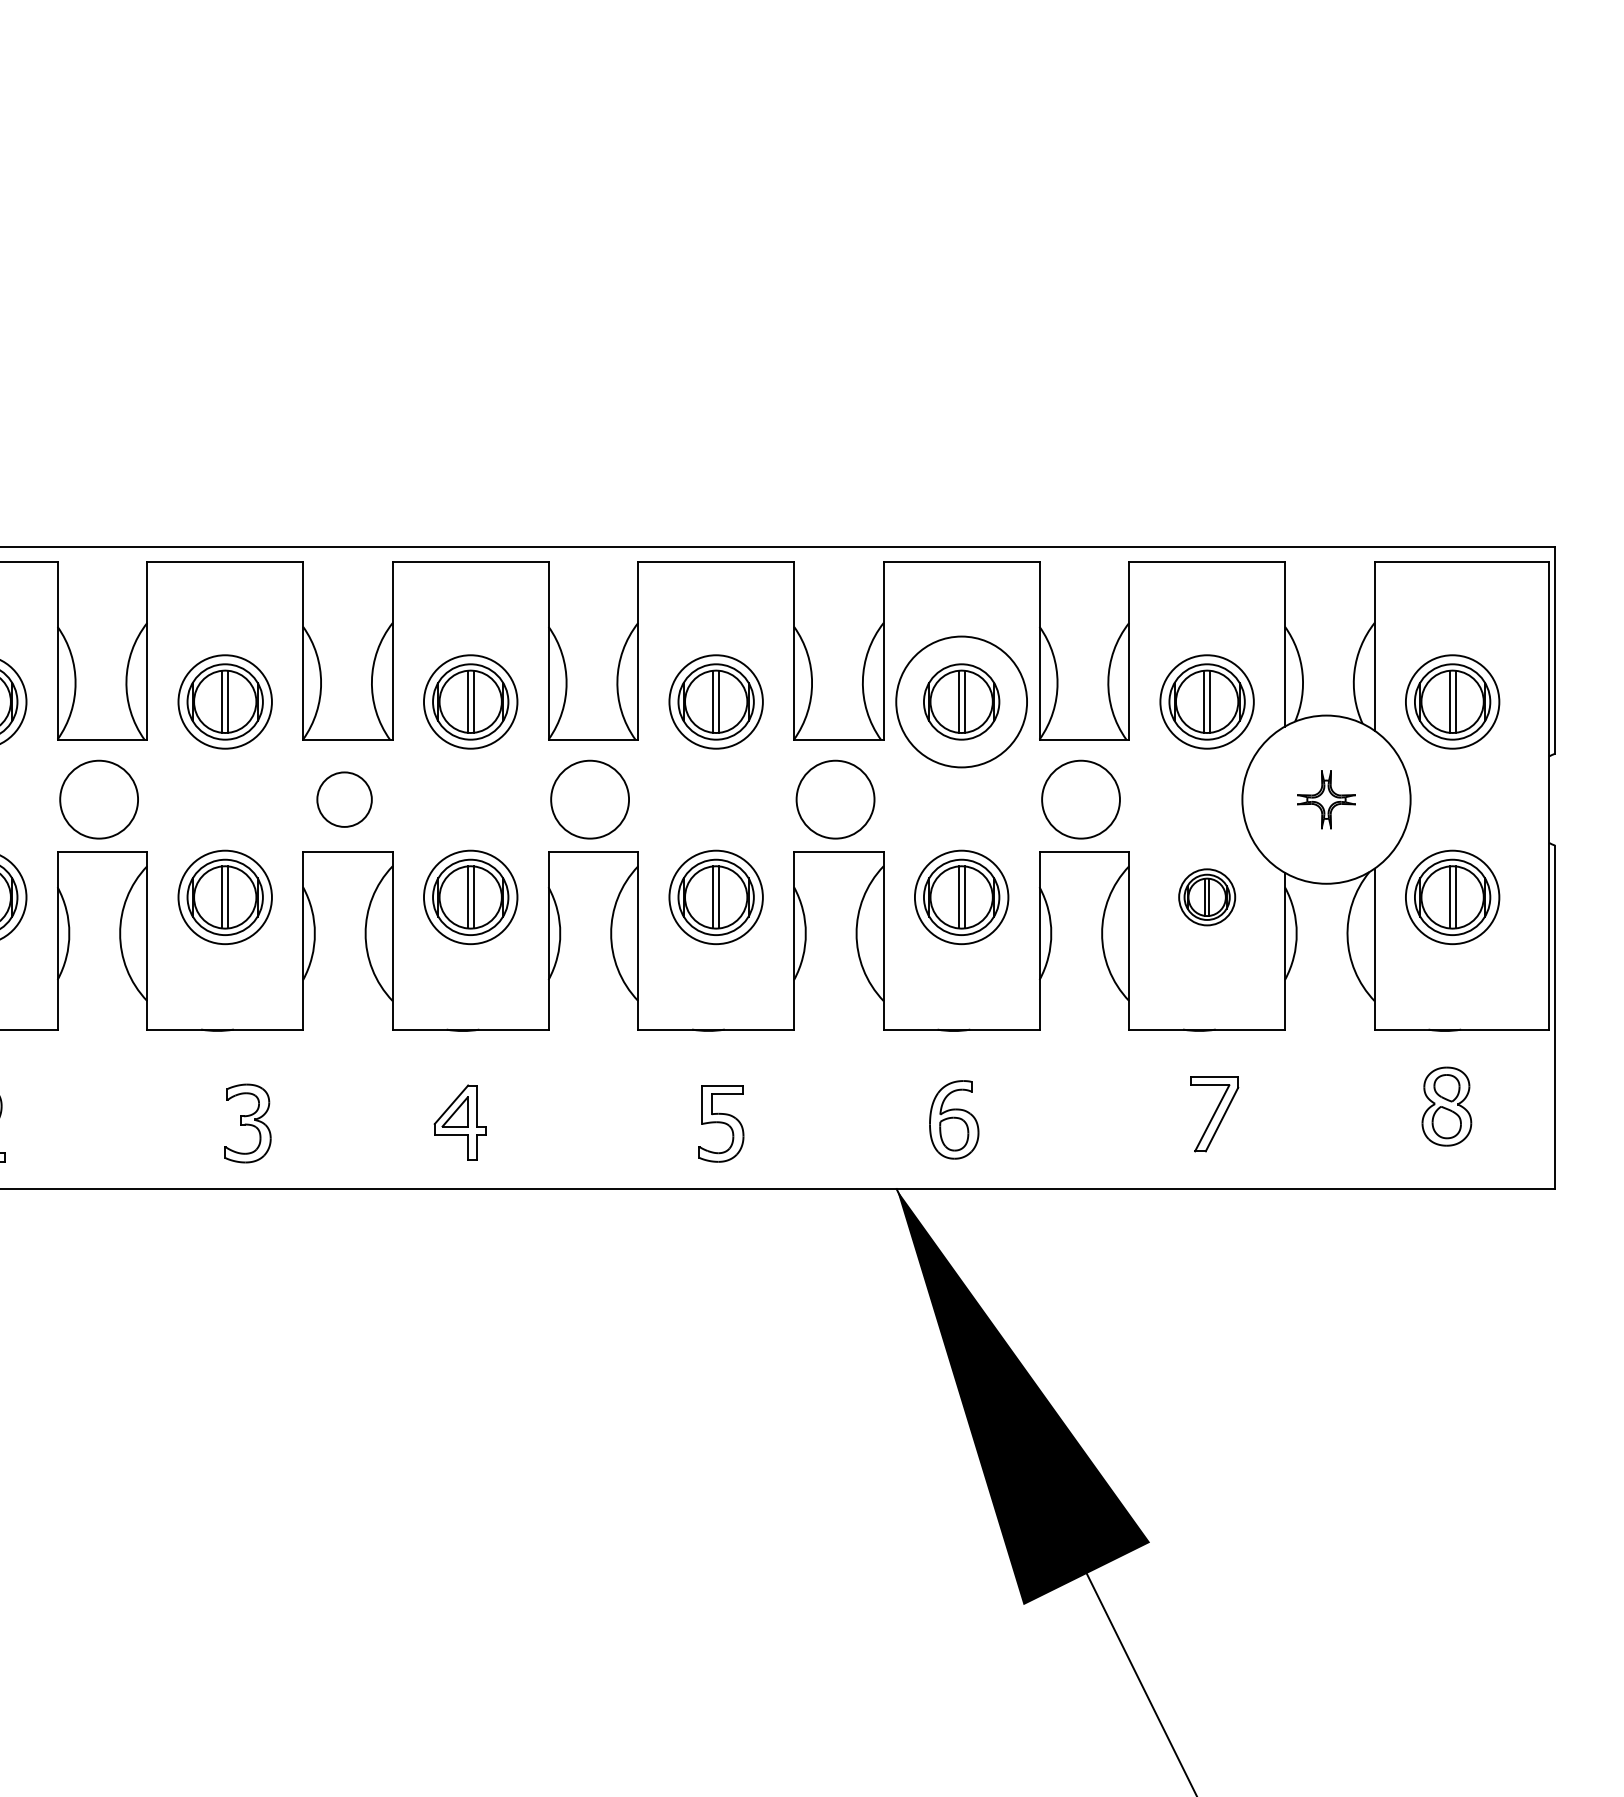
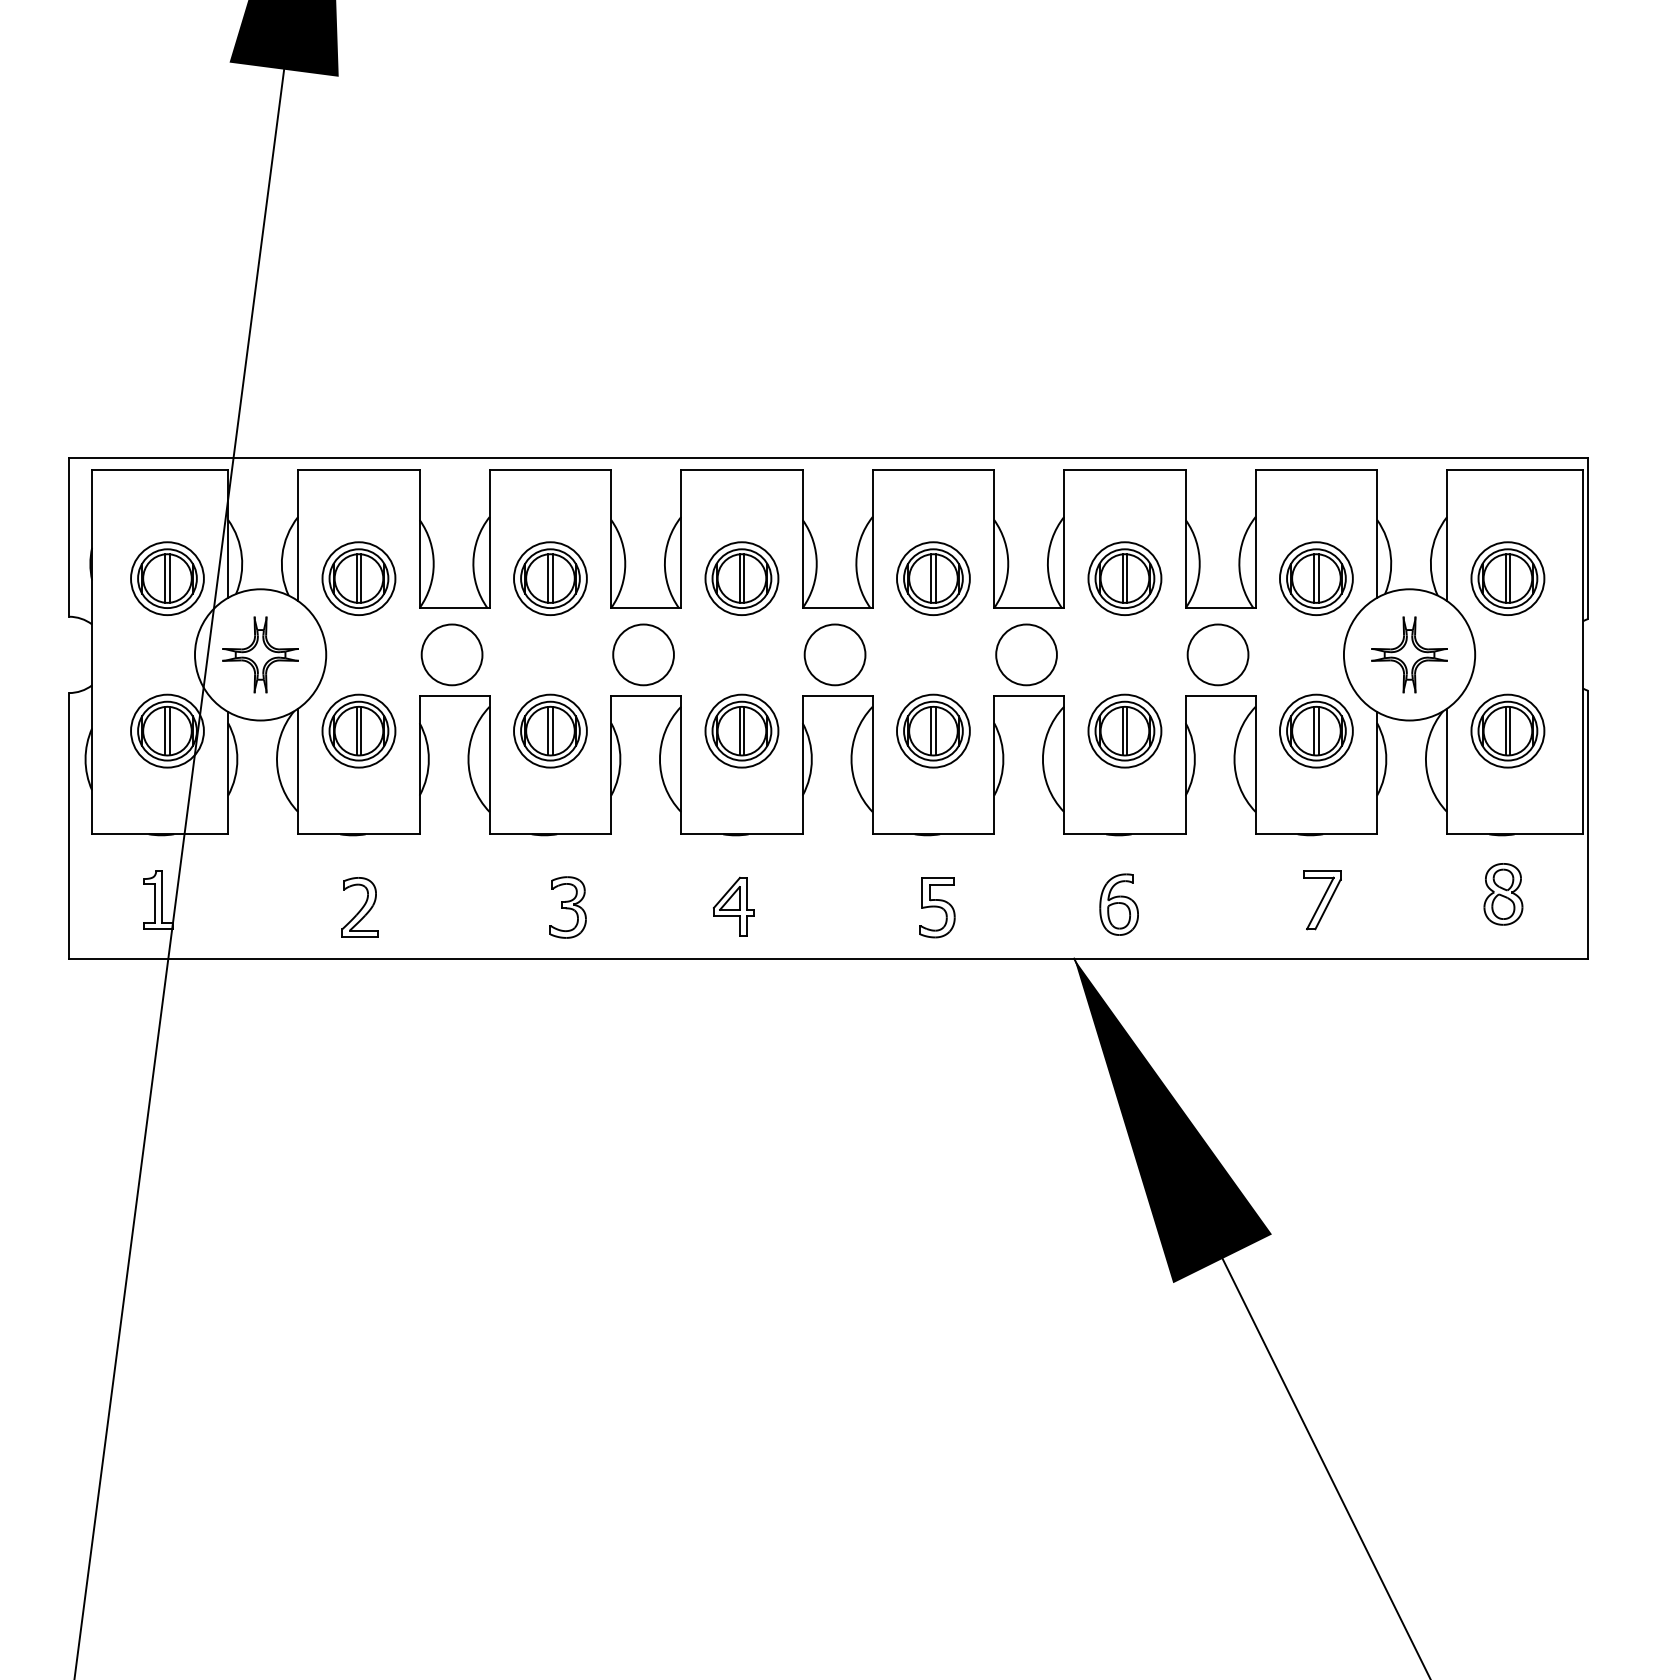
circle: (961, 701) -> (1124, 578), size x0.71
circle: (344, 799) -> (643, 654), size x1.43
part: (1326, 799) -> (1409, 654), size x1.67
part: (1207, 896) -> (1316, 730), size x1.67

